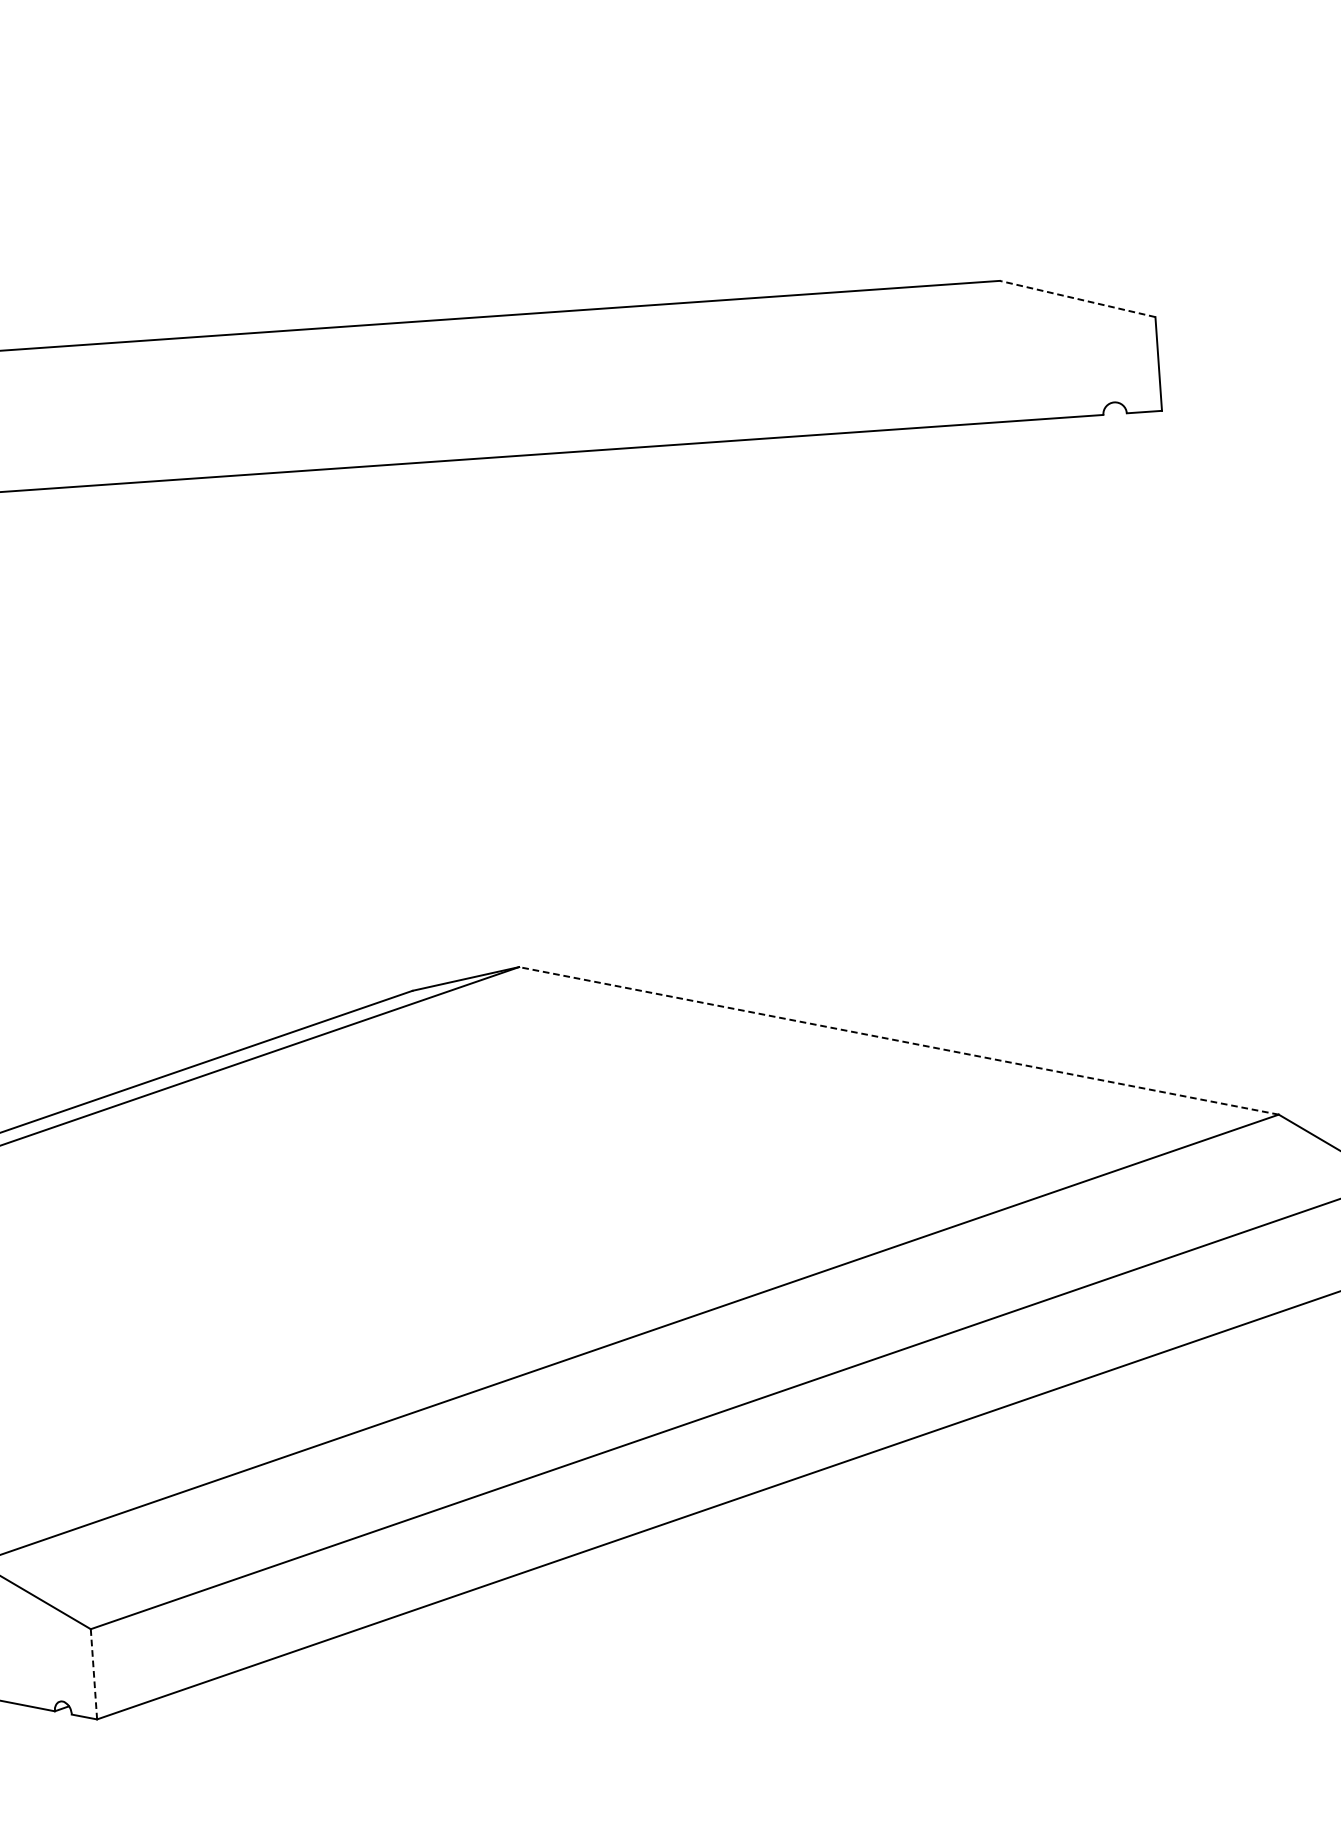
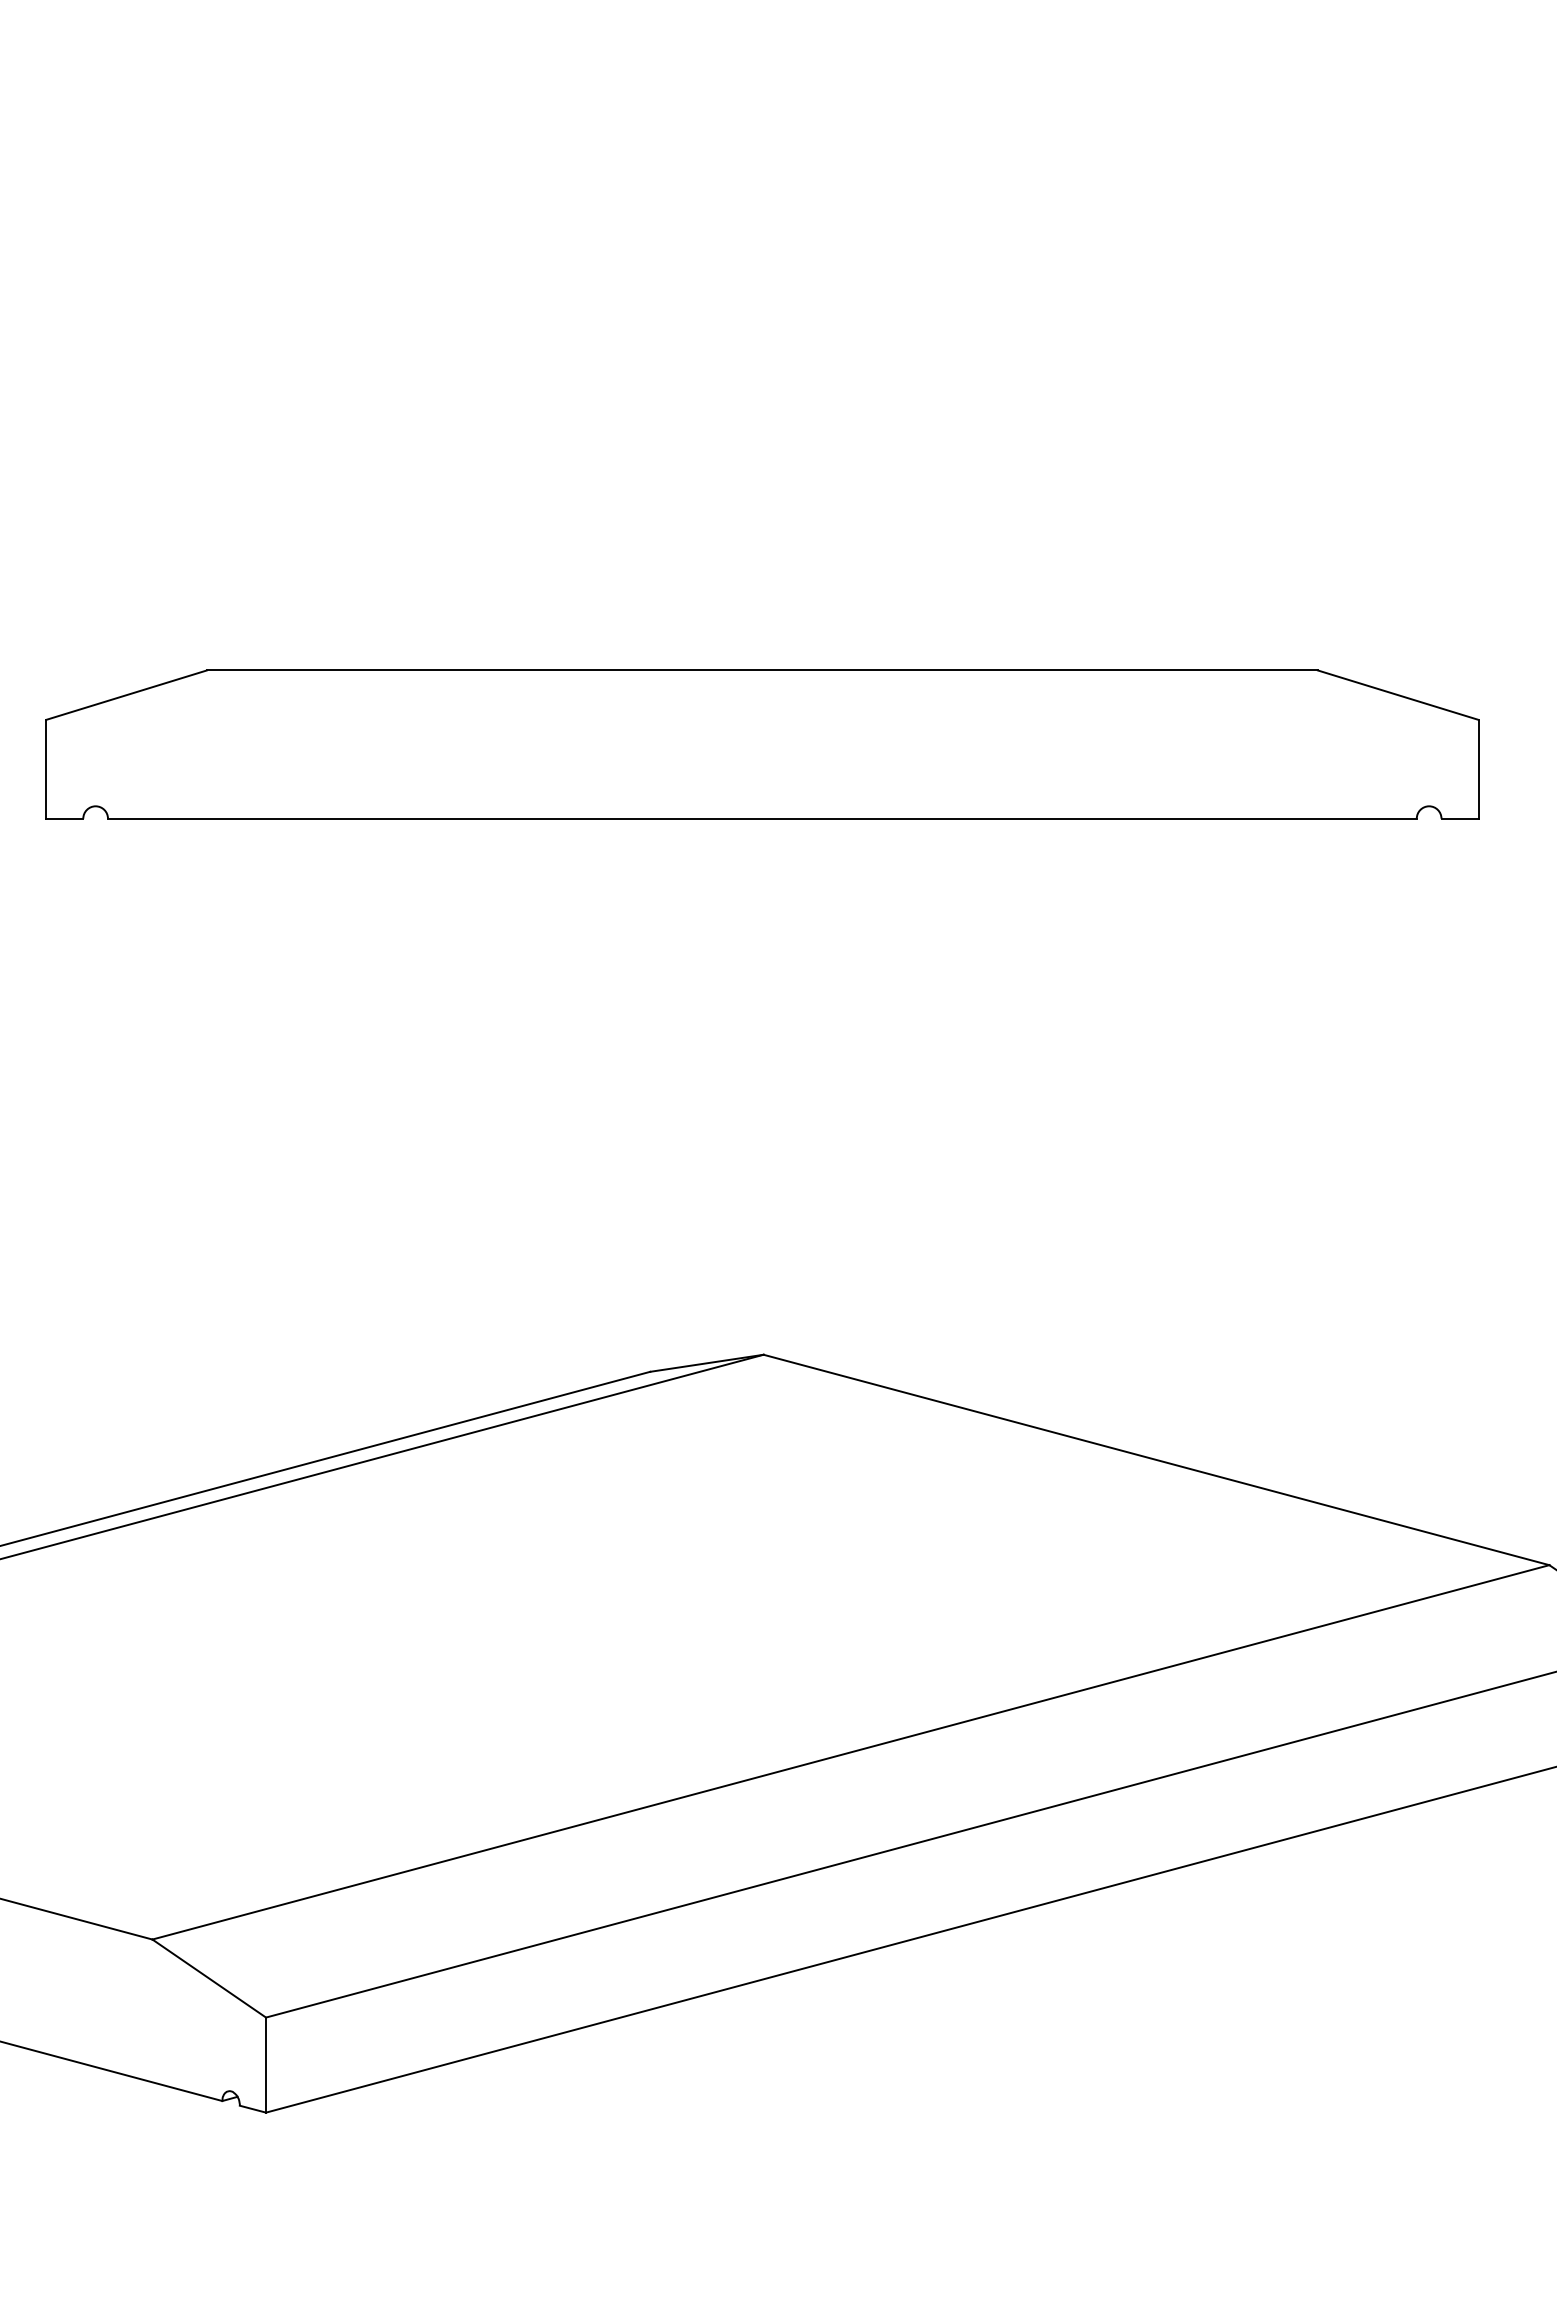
line: (1077, 299) -> (1398, 695), dashed -> solid
line: (898, 1040) -> (1156, 1459), dashed -> solid
line: (94, 1674) -> (266, 2065), dashed -> solid

